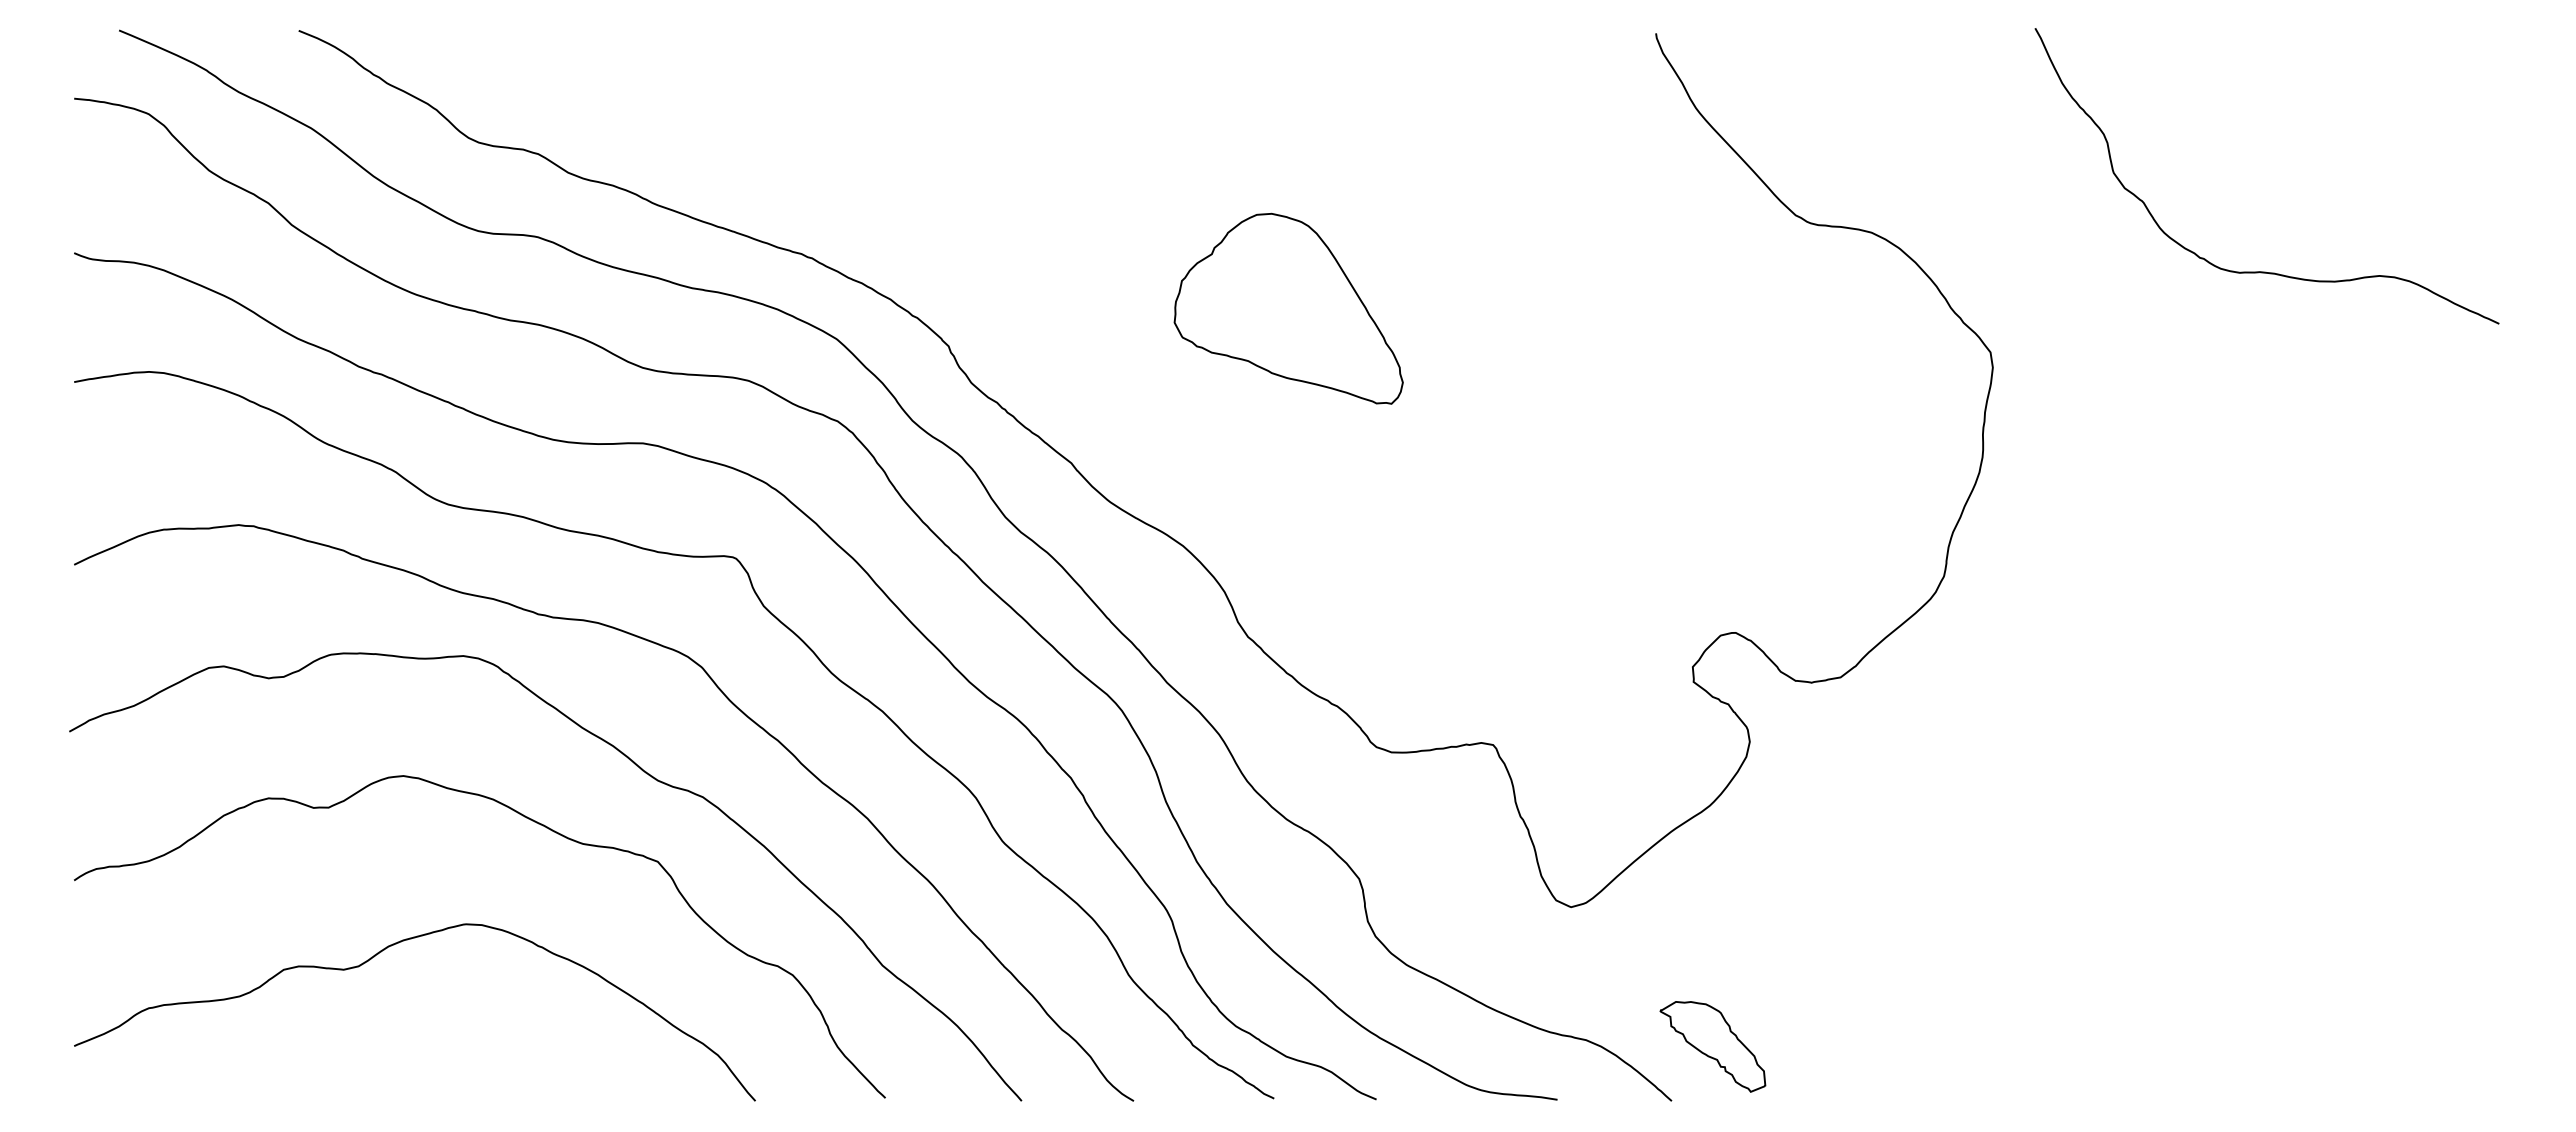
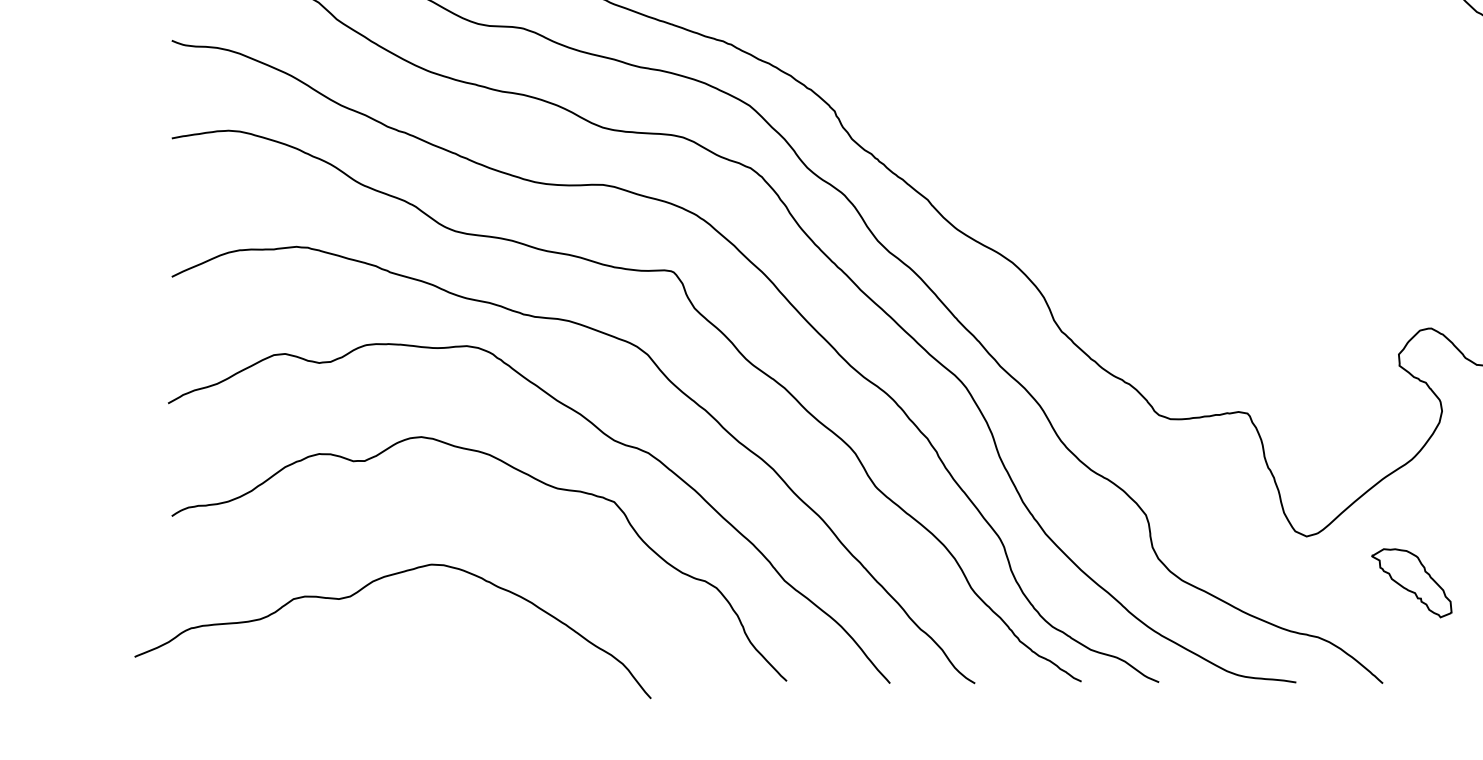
part: (1288, 308) -> (1092, 82), removed
curve: (374, 957) -> (362, 589), moved
part: (1712, 1046) -> (1411, 582), moved

